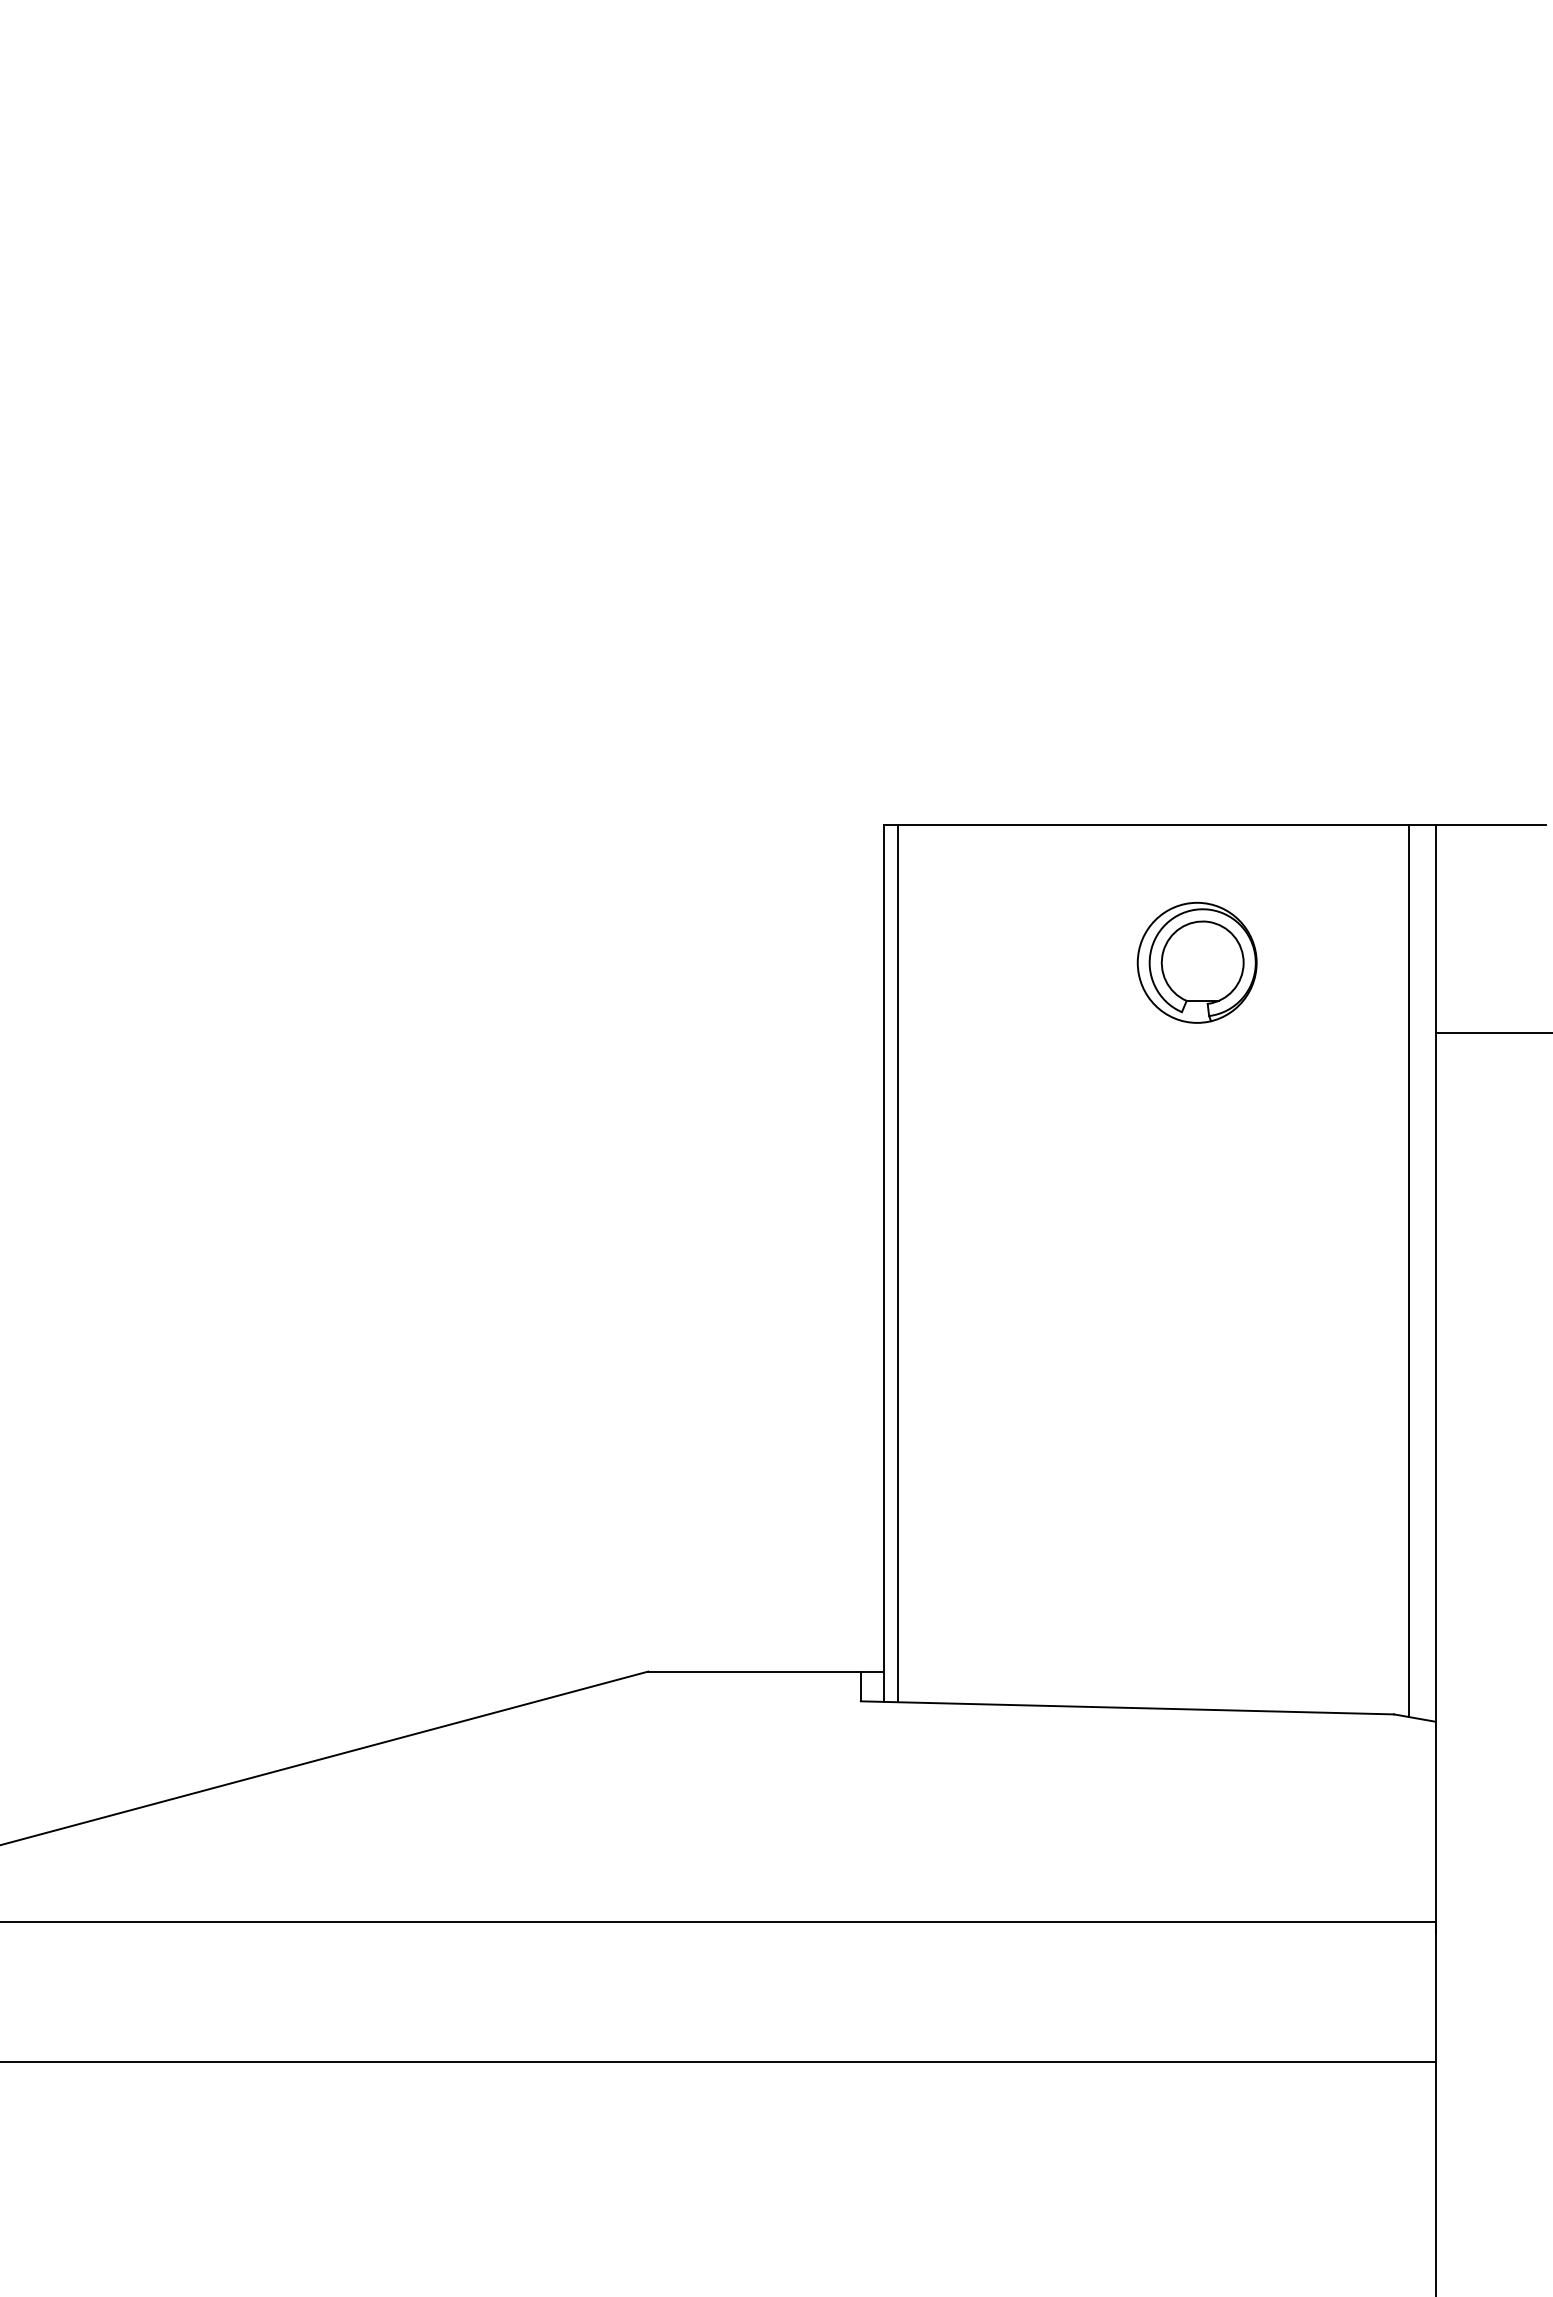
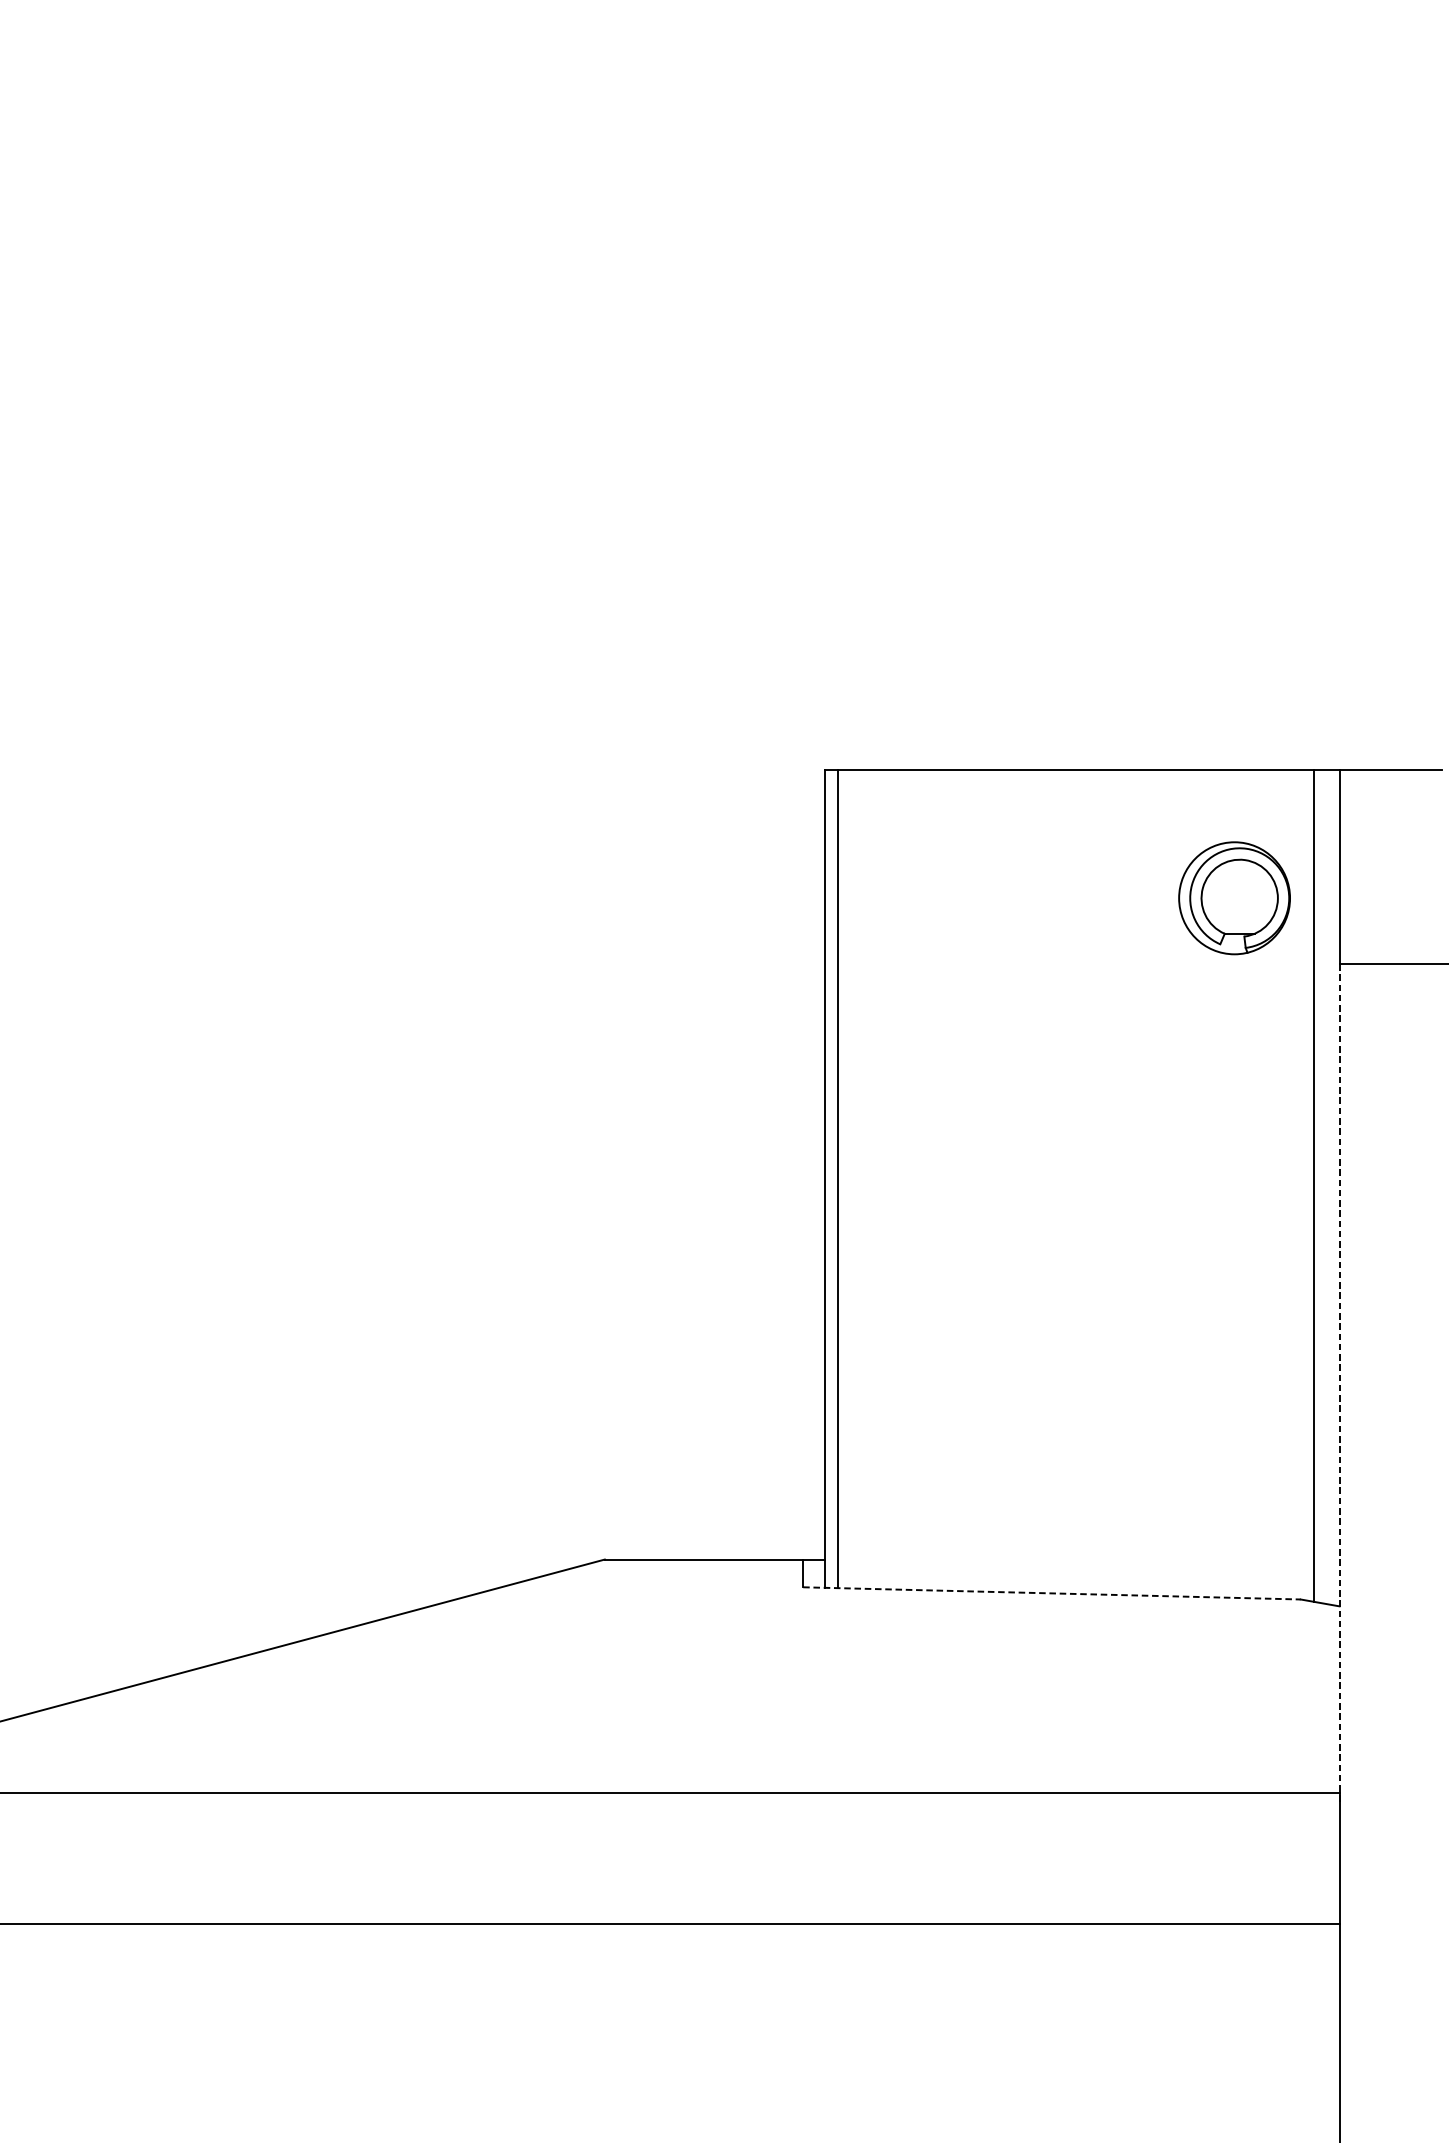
part: (1196, 962) -> (1233, 897), moved
line: (1435, 1484) -> (1339, 1384), solid -> dashed
line: (1127, 1707) -> (1051, 1593), solid -> dashed

